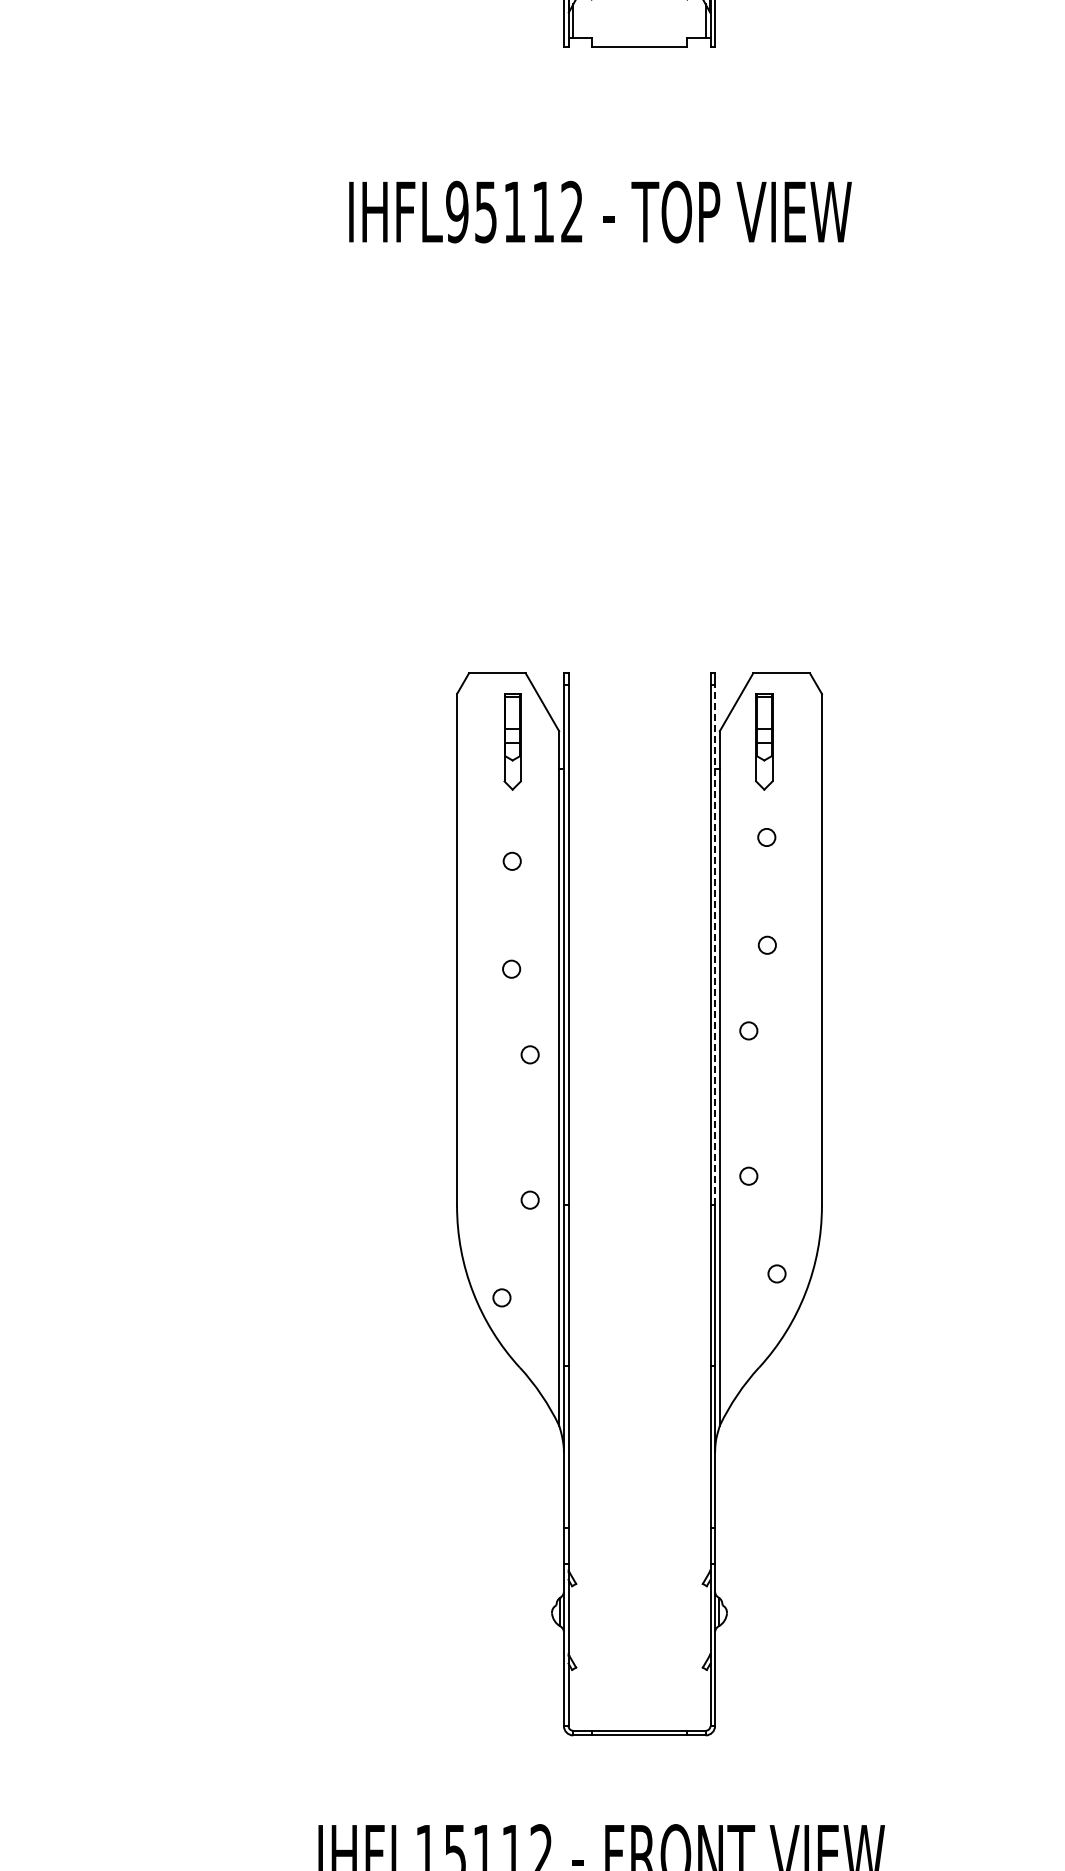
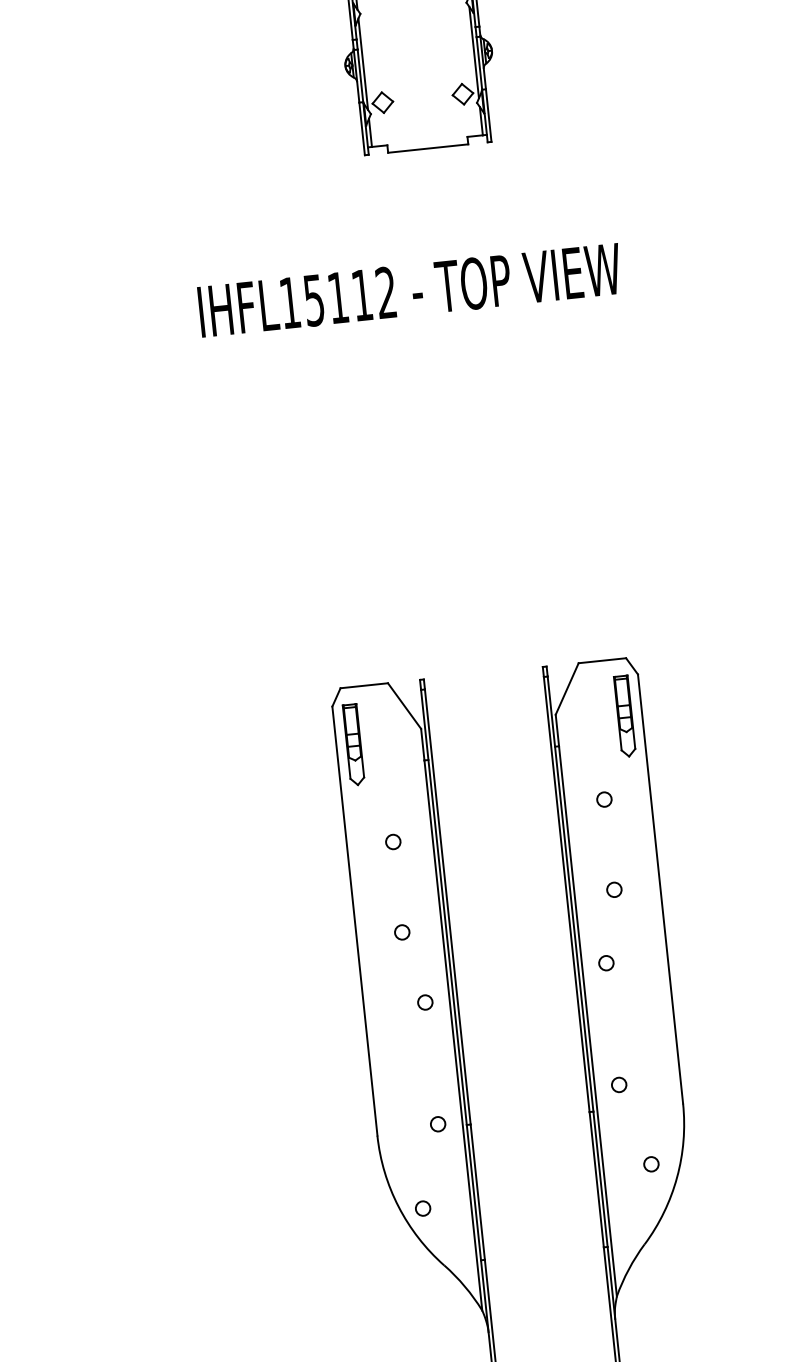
text: (457, 211) -> (290, 302), IHFL95112 -> IHFL15112
part: (512, 741) -> (353, 744), moved
part: (764, 741) -> (625, 716), moved
line: (715, 944) -> (570, 893), dashed -> solid

